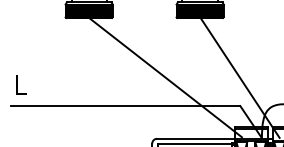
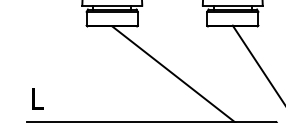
hatch: (88, 10) -> (111, 18), removed
hatch: (199, 10) -> (232, 18), removed

